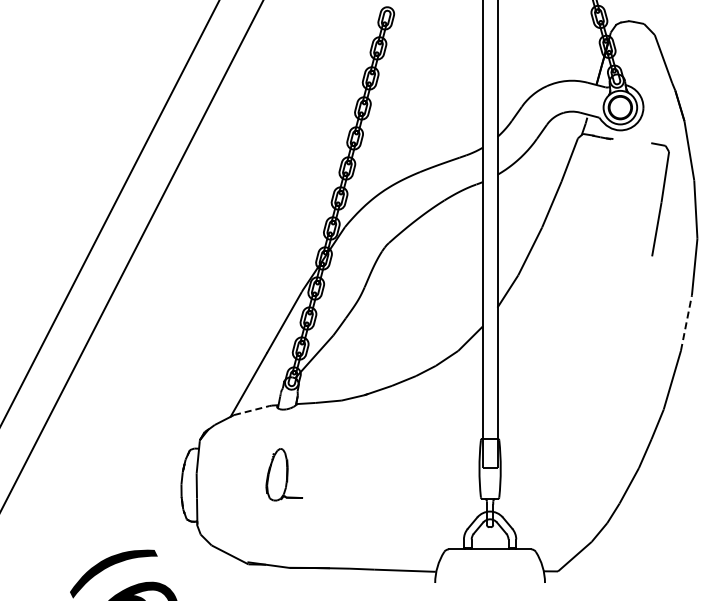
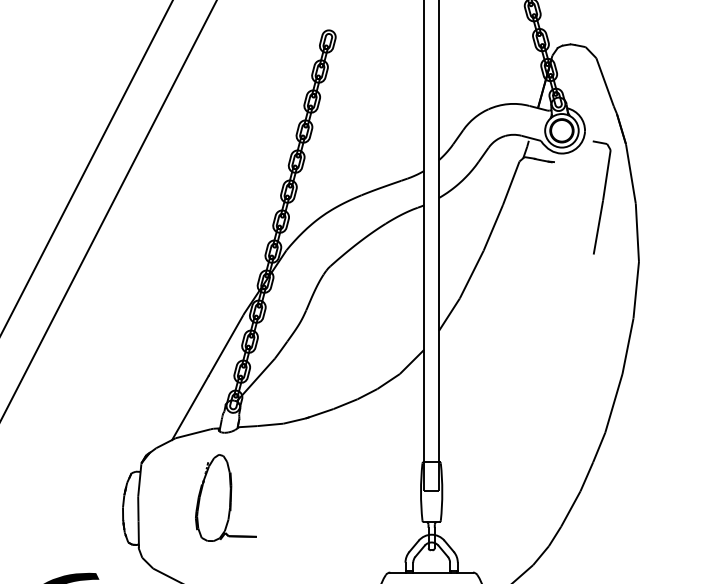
part: (660, 199) -> (602, 197), moved
line: (686, 322) -> (628, 345), dashed -> solid
line: (252, 410) -> (194, 433), dashed -> solid
part: (284, 474) -> (226, 497), size x1.67

